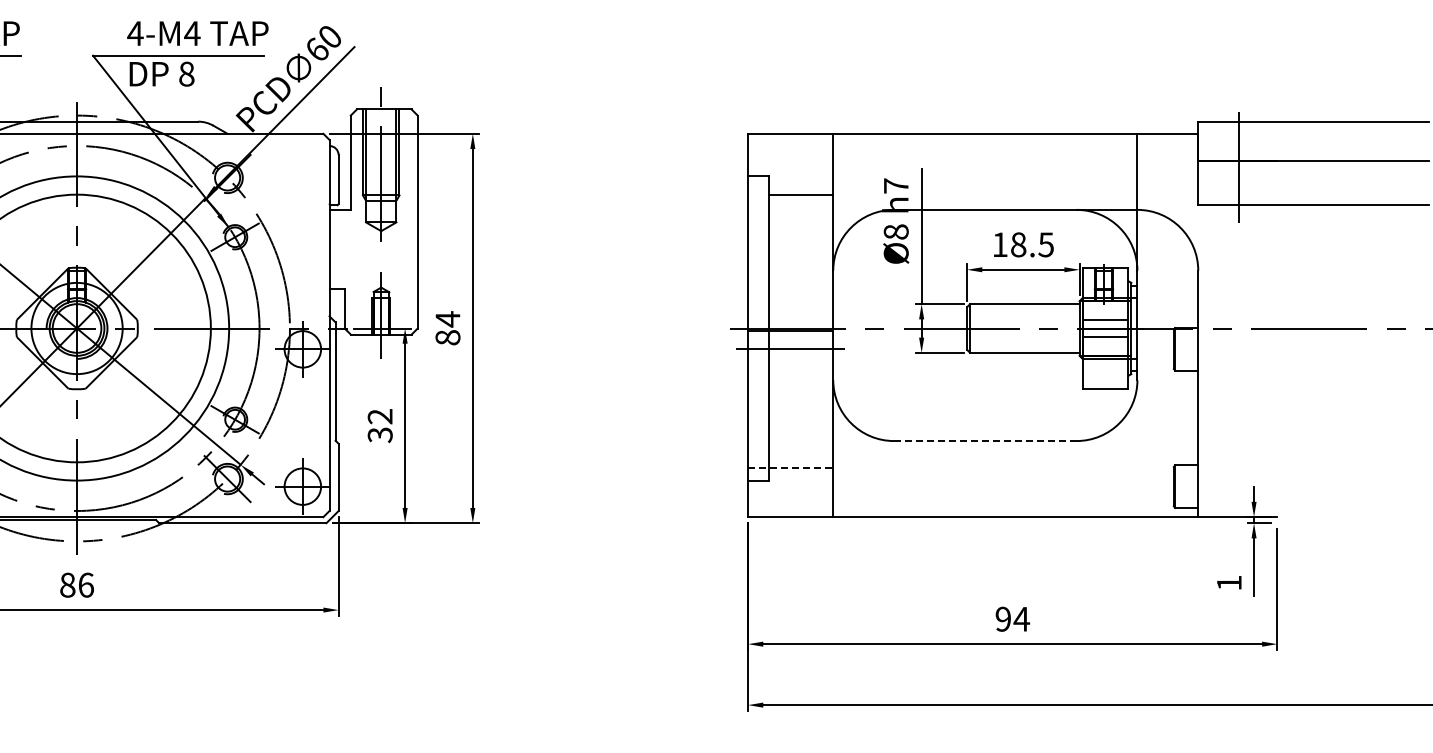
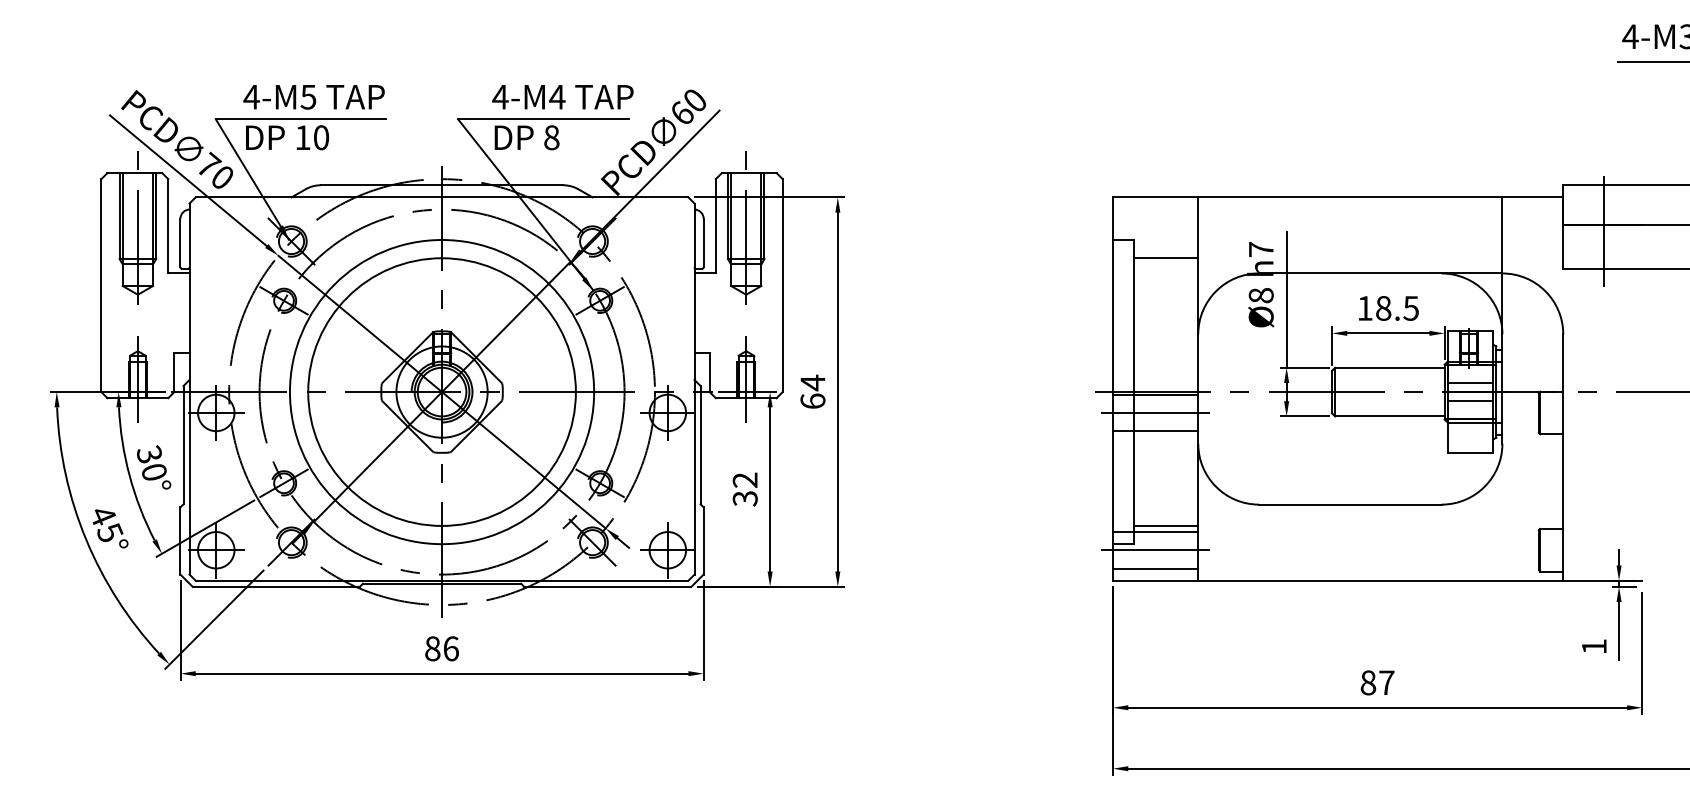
text: (447, 336) -> (812, 400), 84 -> 64
line: (790, 367) -> (1155, 431), added
line: (985, 440) -> (1350, 504), dashed -> solid
line: (801, 461) -> (1166, 525), added
line: (790, 468) -> (1155, 532), dashed -> solid
line: (790, 486) -> (1155, 550), added
line: (790, 504) -> (1155, 568), added
text: (1012, 618) -> (1377, 682), 94 -> 87

